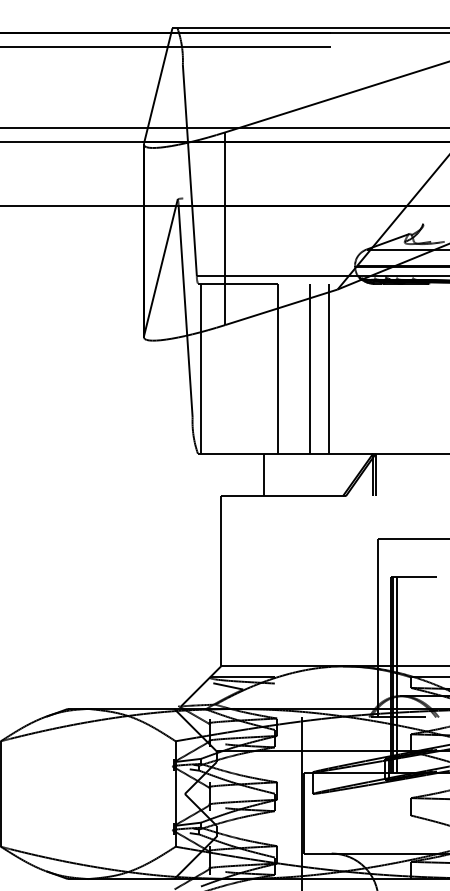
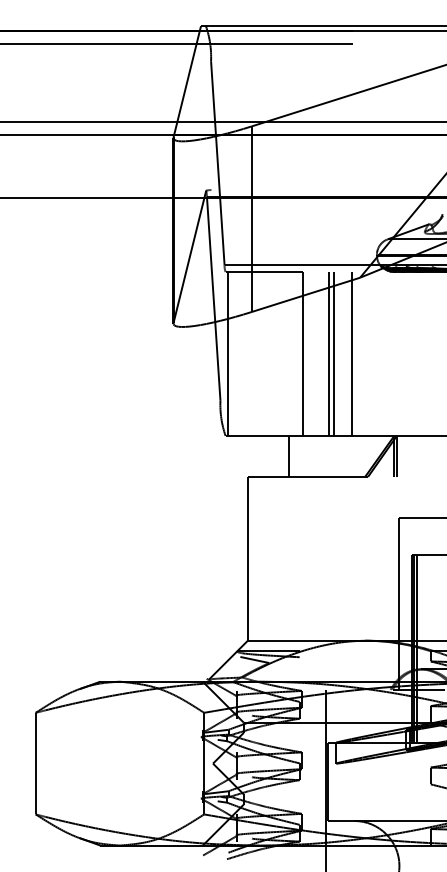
line: (304, 368) -> (328, 353), added

